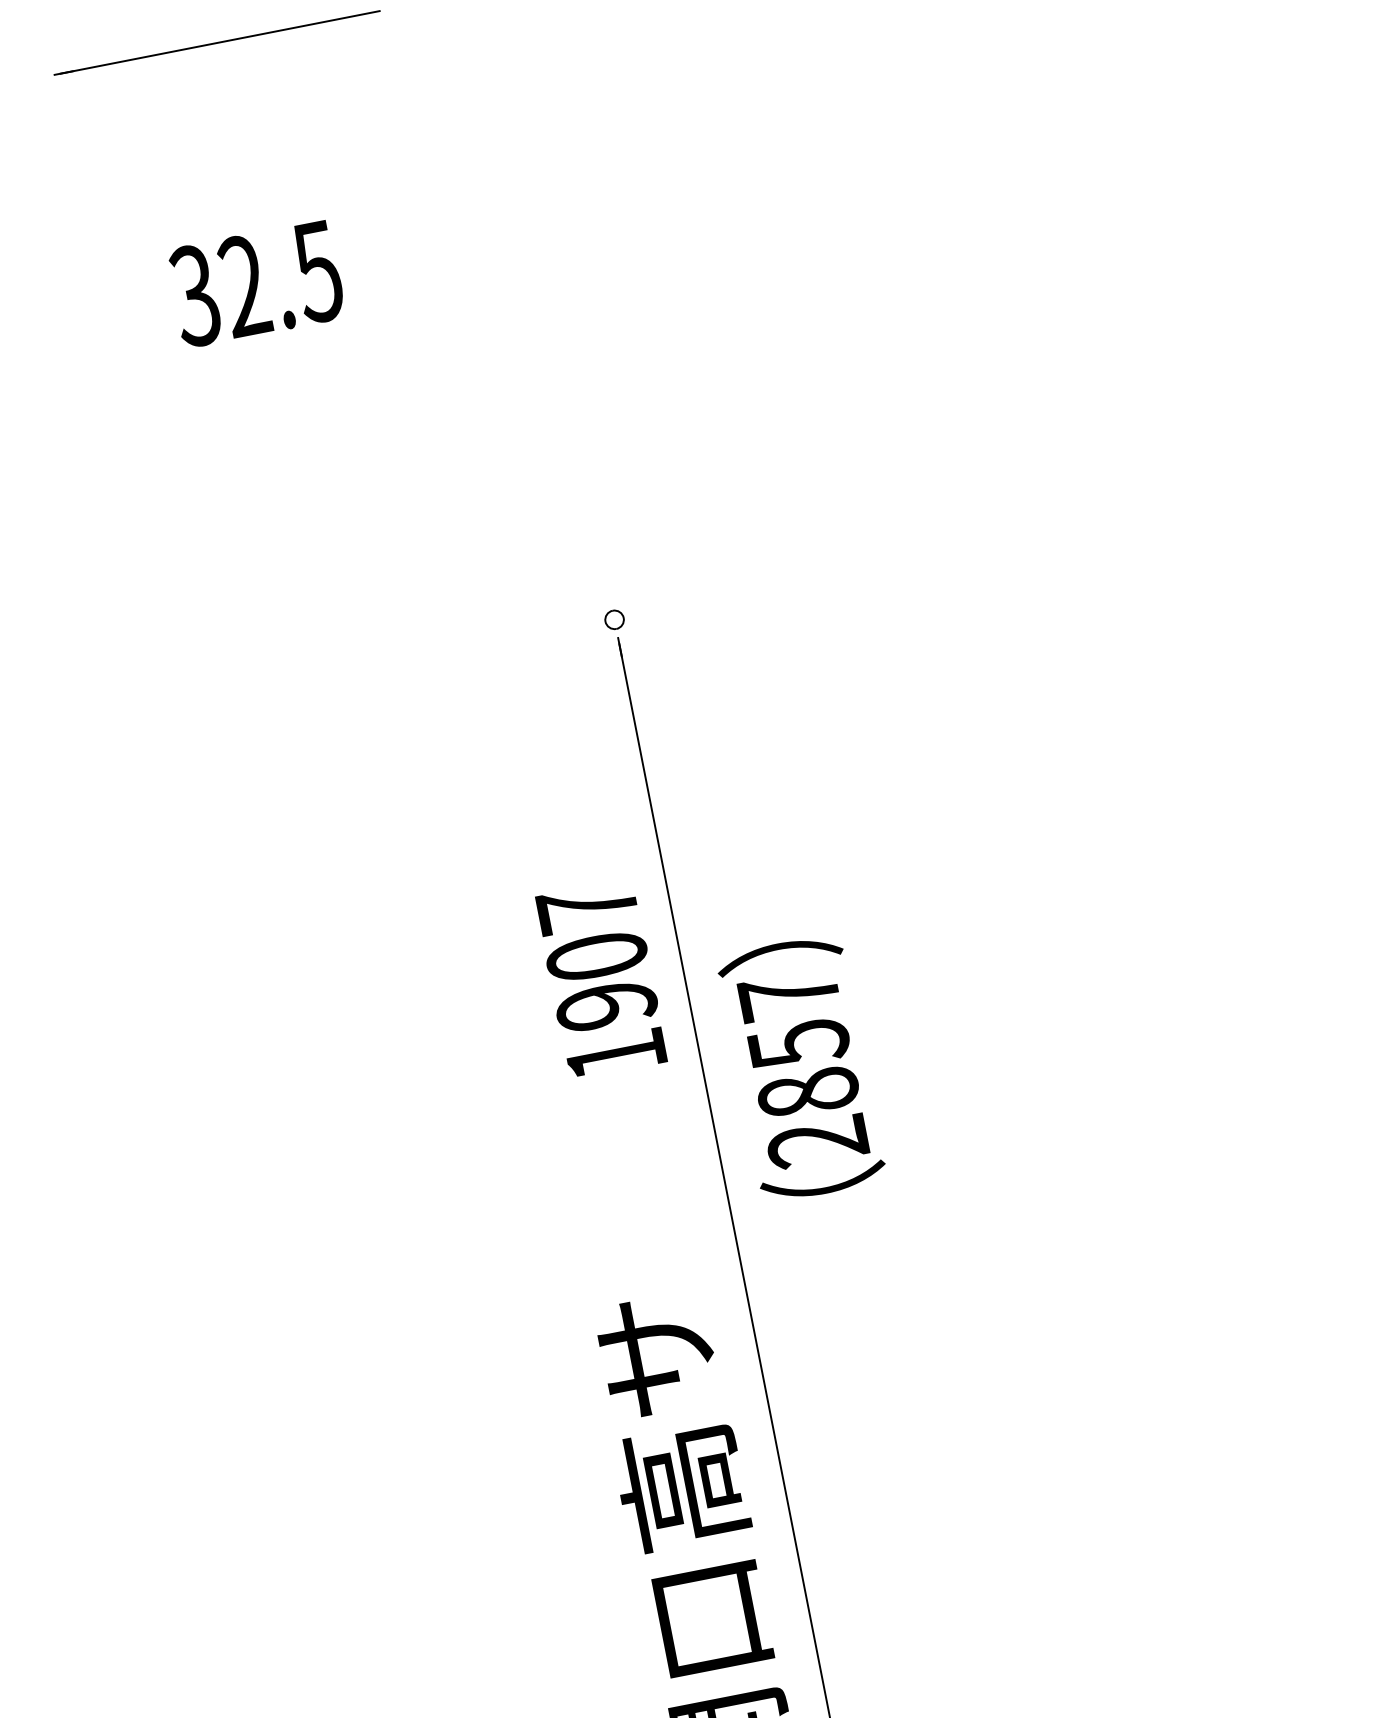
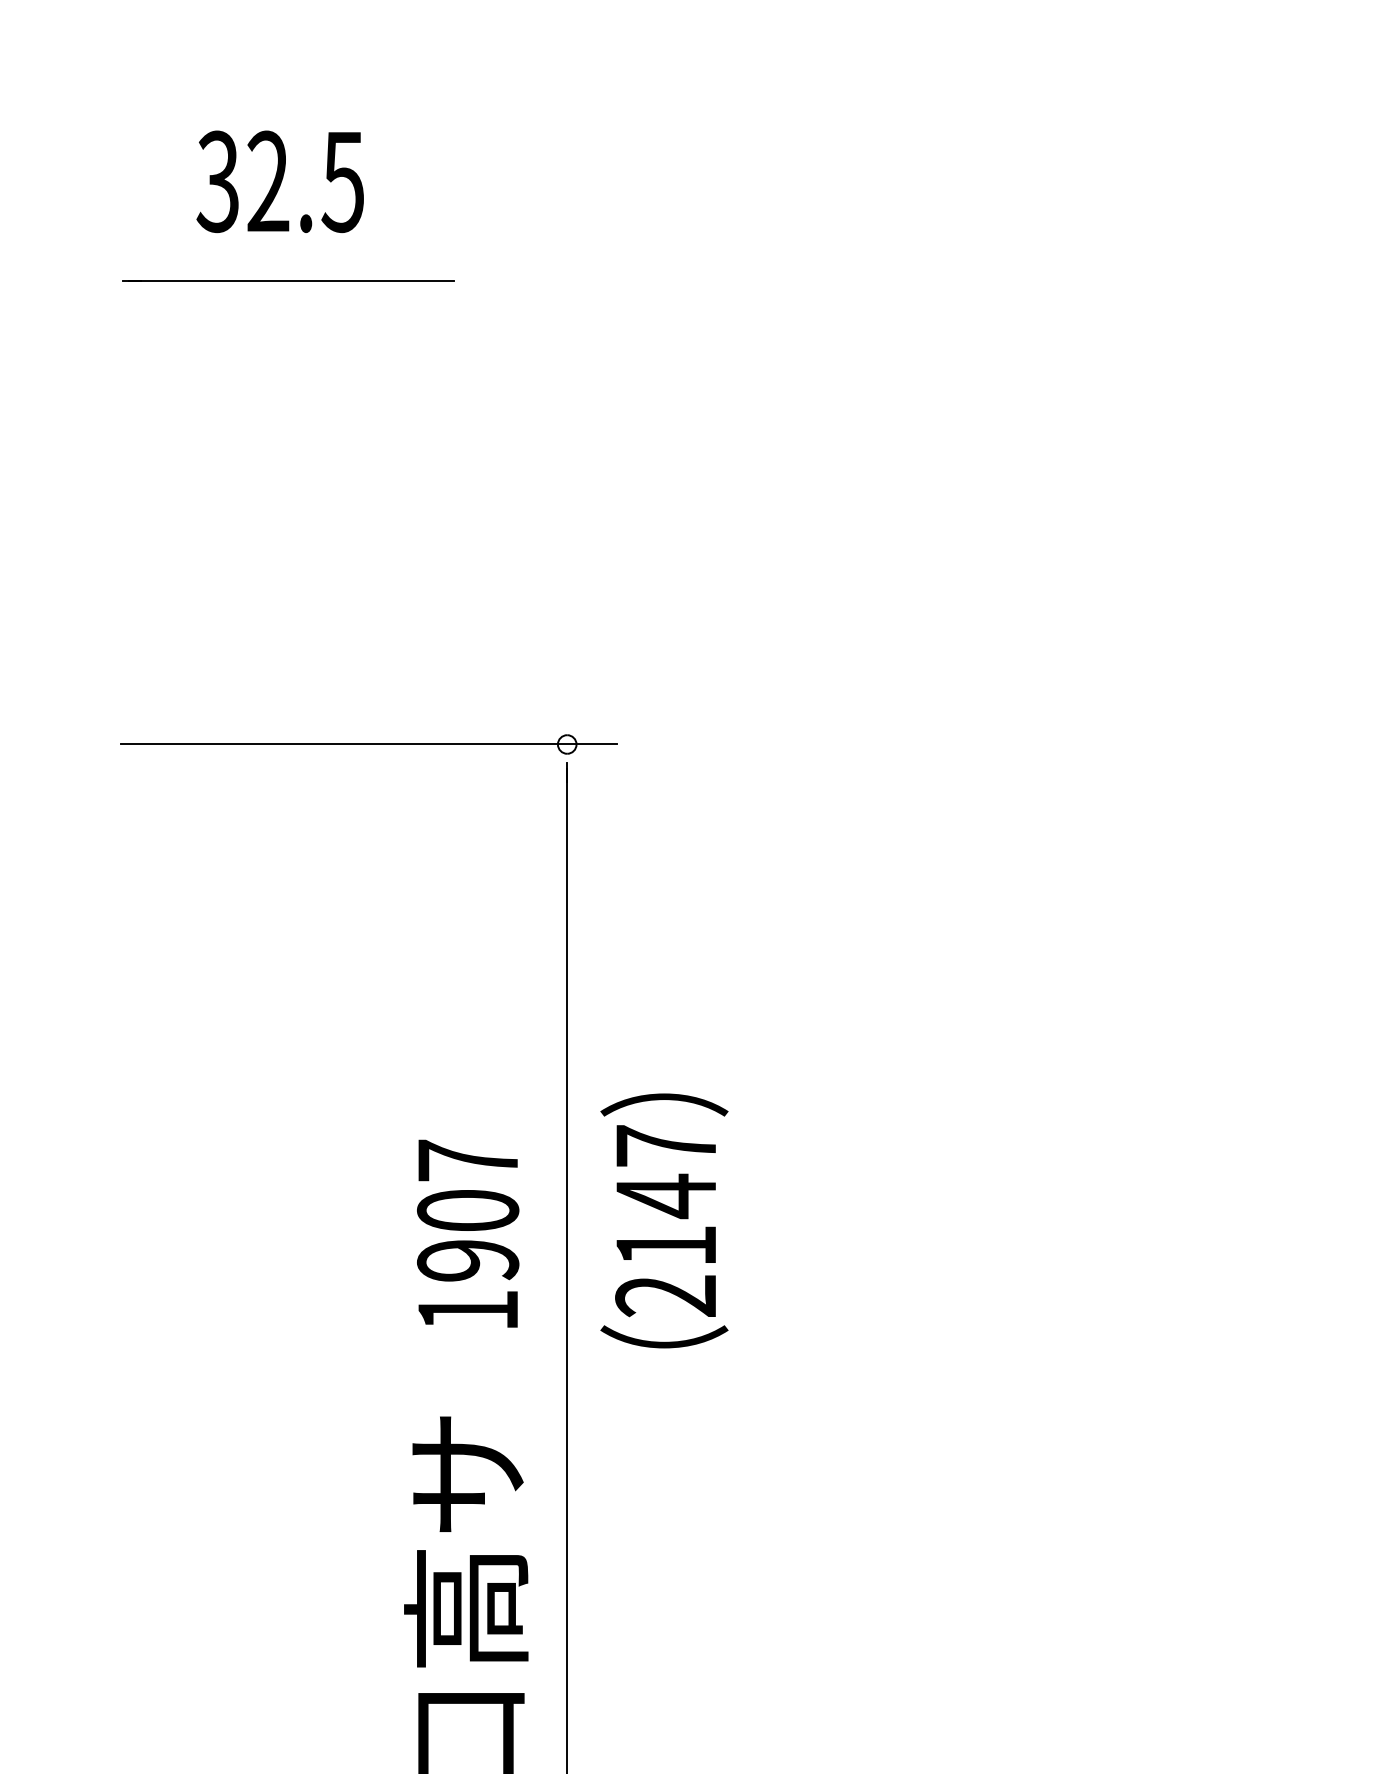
line: (217, 42) -> (288, 280), moved
text: (255, 283) -> (279, 181), moved
line: (419, 658) -> (368, 744), added
text: (601, 979) -> (468, 1233), moved
text: (803, 1066) -> (666, 1219), 2857 -> 2147

